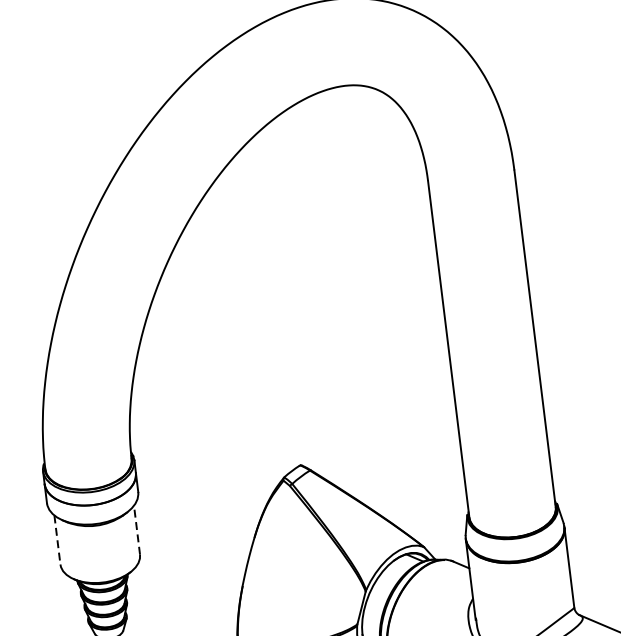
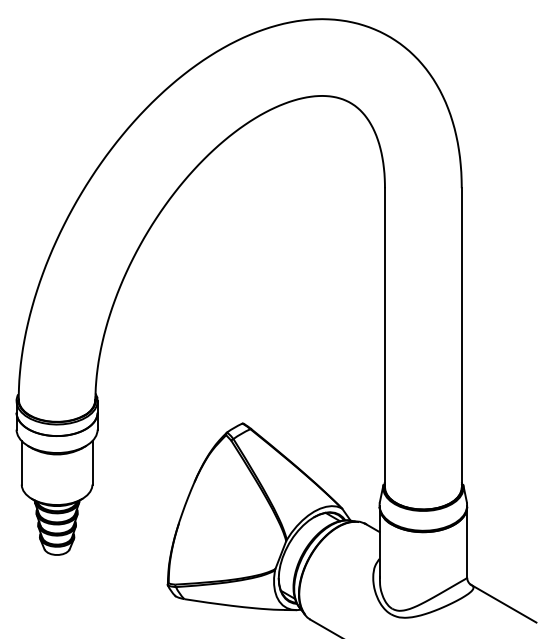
line: (136, 529) -> (92, 462), dashed -> solid
line: (57, 539) -> (21, 462), dashed -> solid

